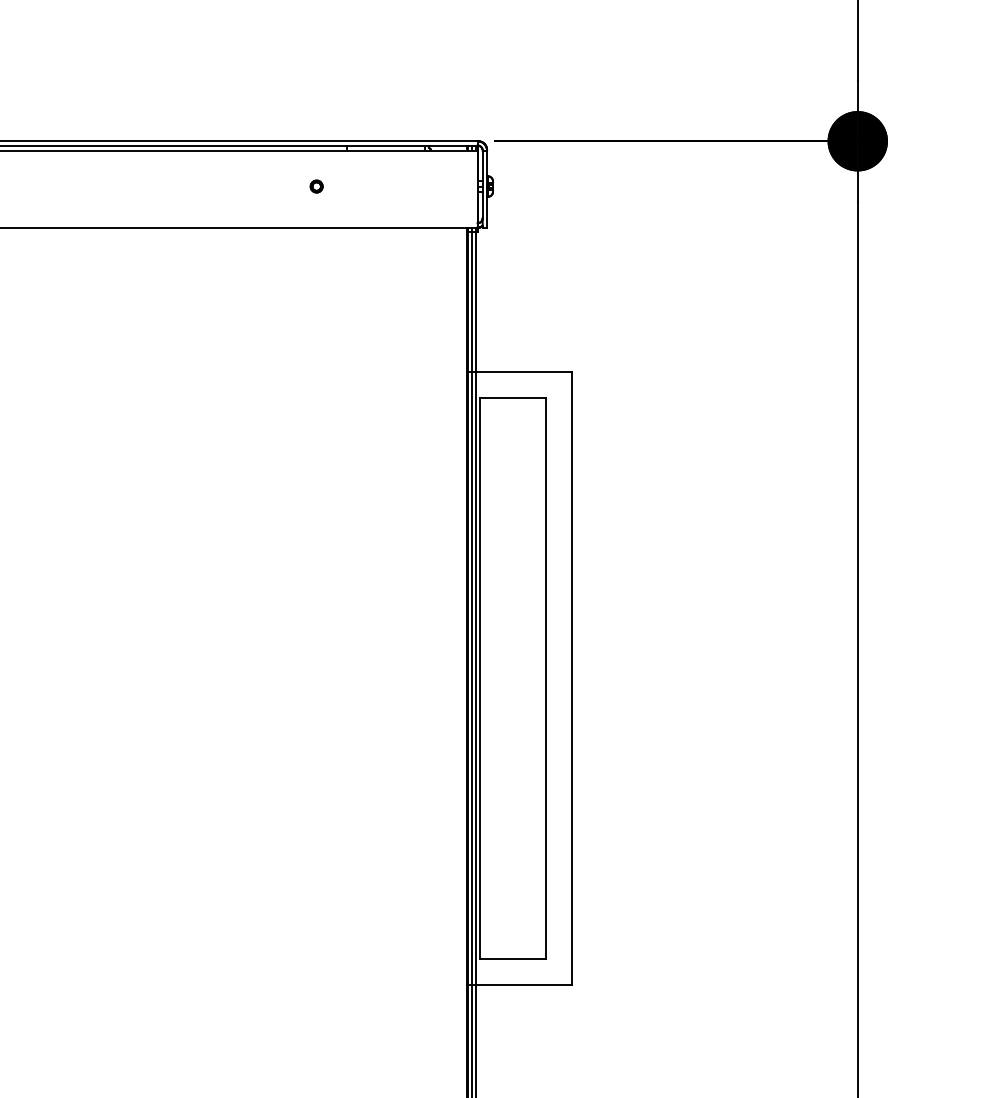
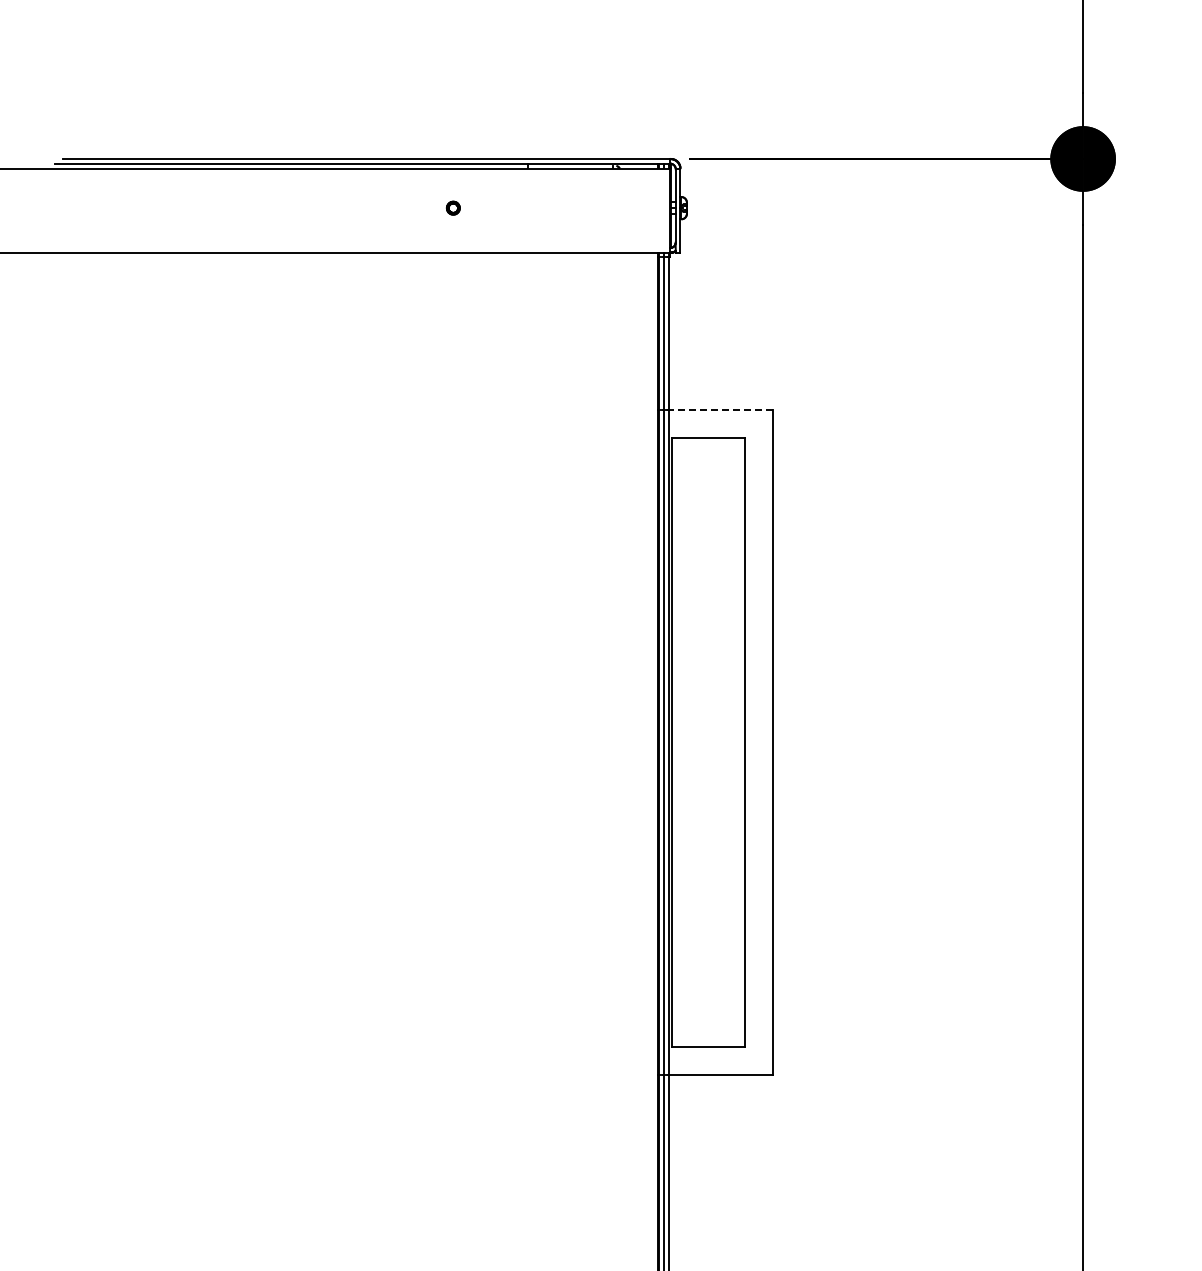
part: (316, 185) -> (453, 207), moved
line: (523, 371) -> (720, 409), solid -> dashed

